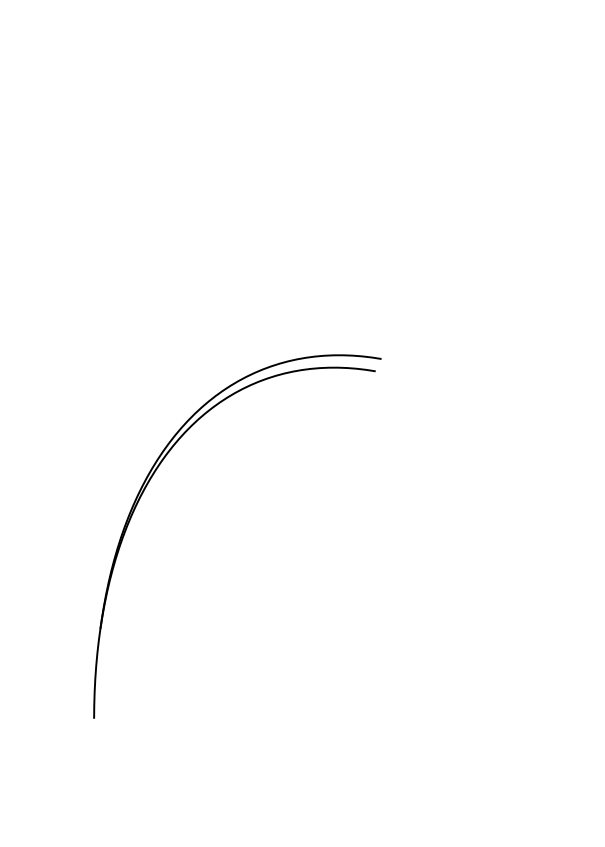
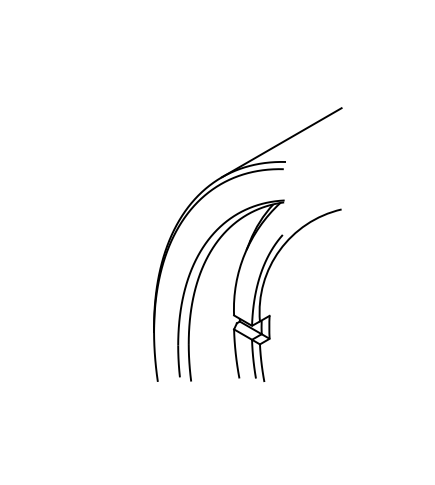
line: (378, 322) -> (281, 142), added
part: (300, 582) -> (259, 290), added

